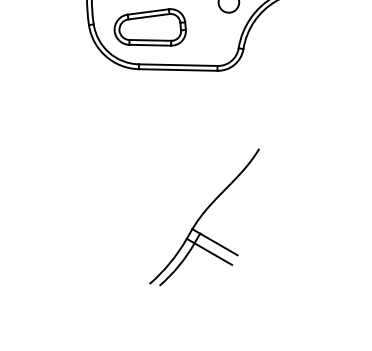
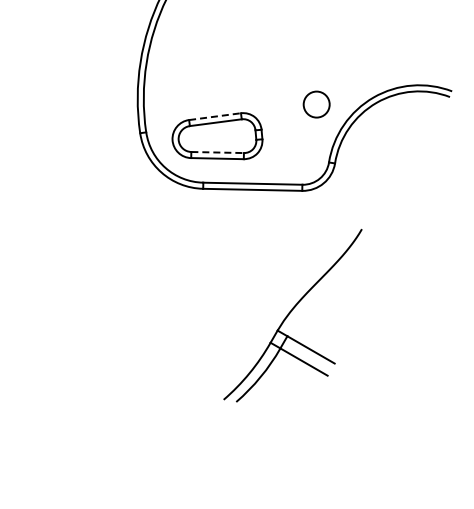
line: (148, 11) -> (215, 116), solid -> dashed
line: (151, 40) -> (218, 152), solid -> dashed
part: (204, 217) -> (292, 315), moved

